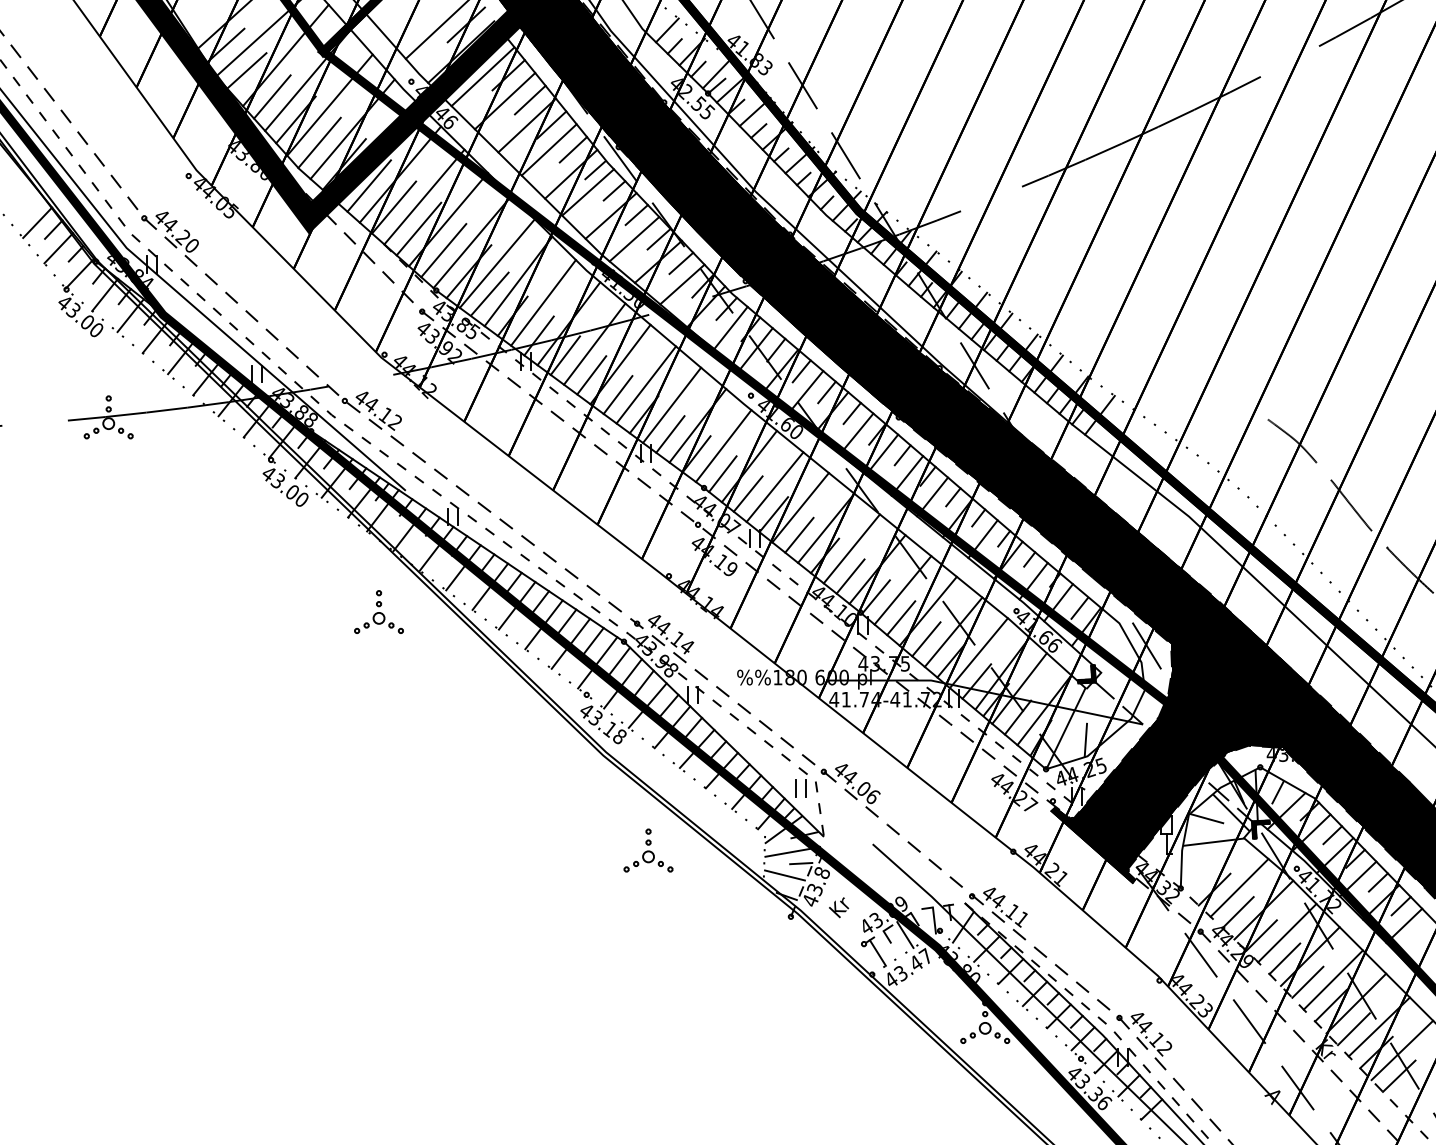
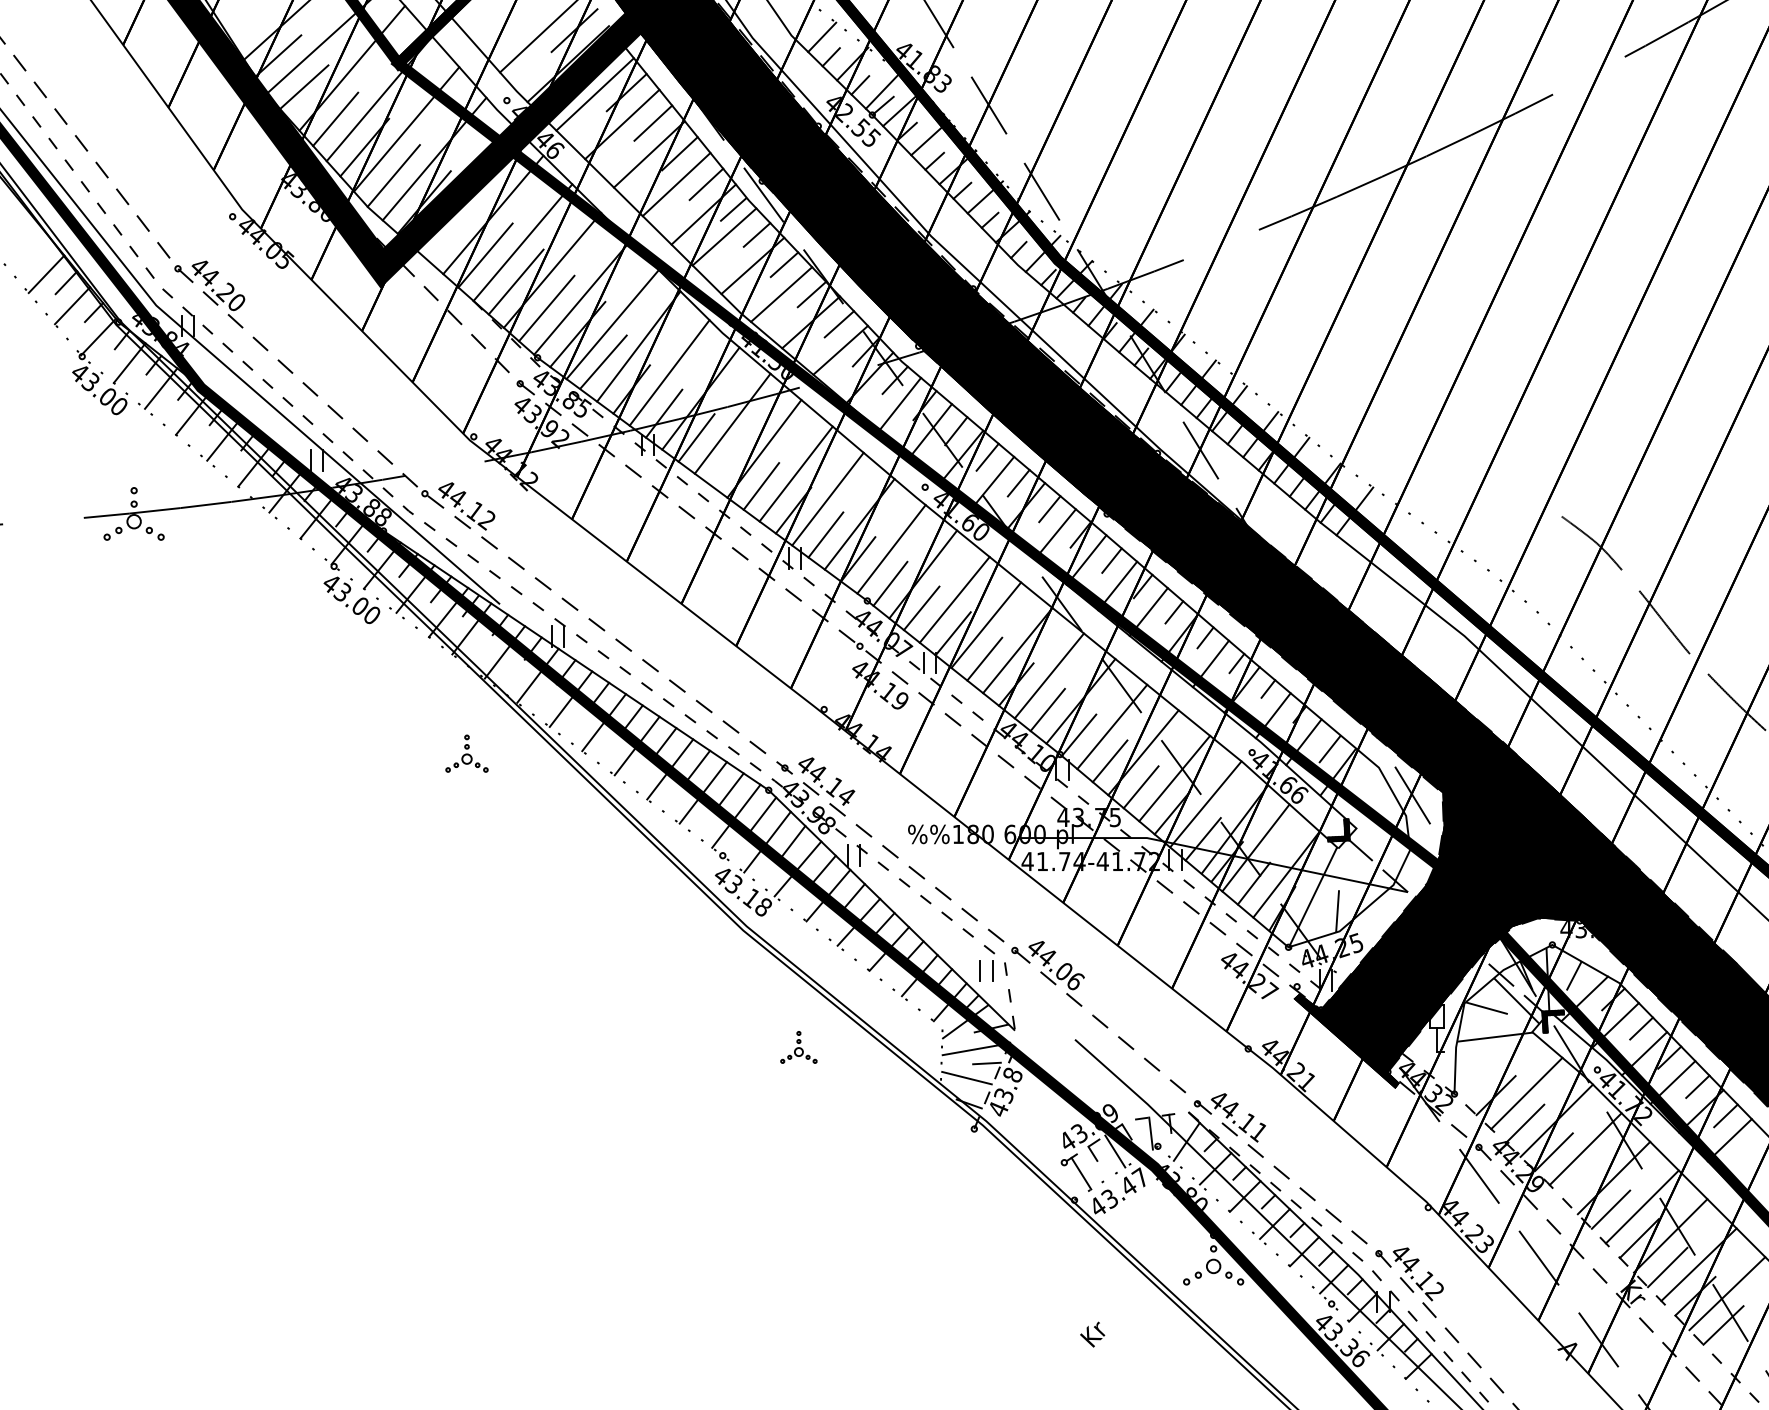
line: (368, 185) -> (454, 228), removed
line: (591, 375) -> (728, 462), removed
part: (378, 611) -> (466, 753), size x0.7
part: (648, 850) -> (798, 1047), size x0.6
text: (839, 907) -> (1093, 1334), moved
line: (1284, 958) -> (1582, 1180), removed

